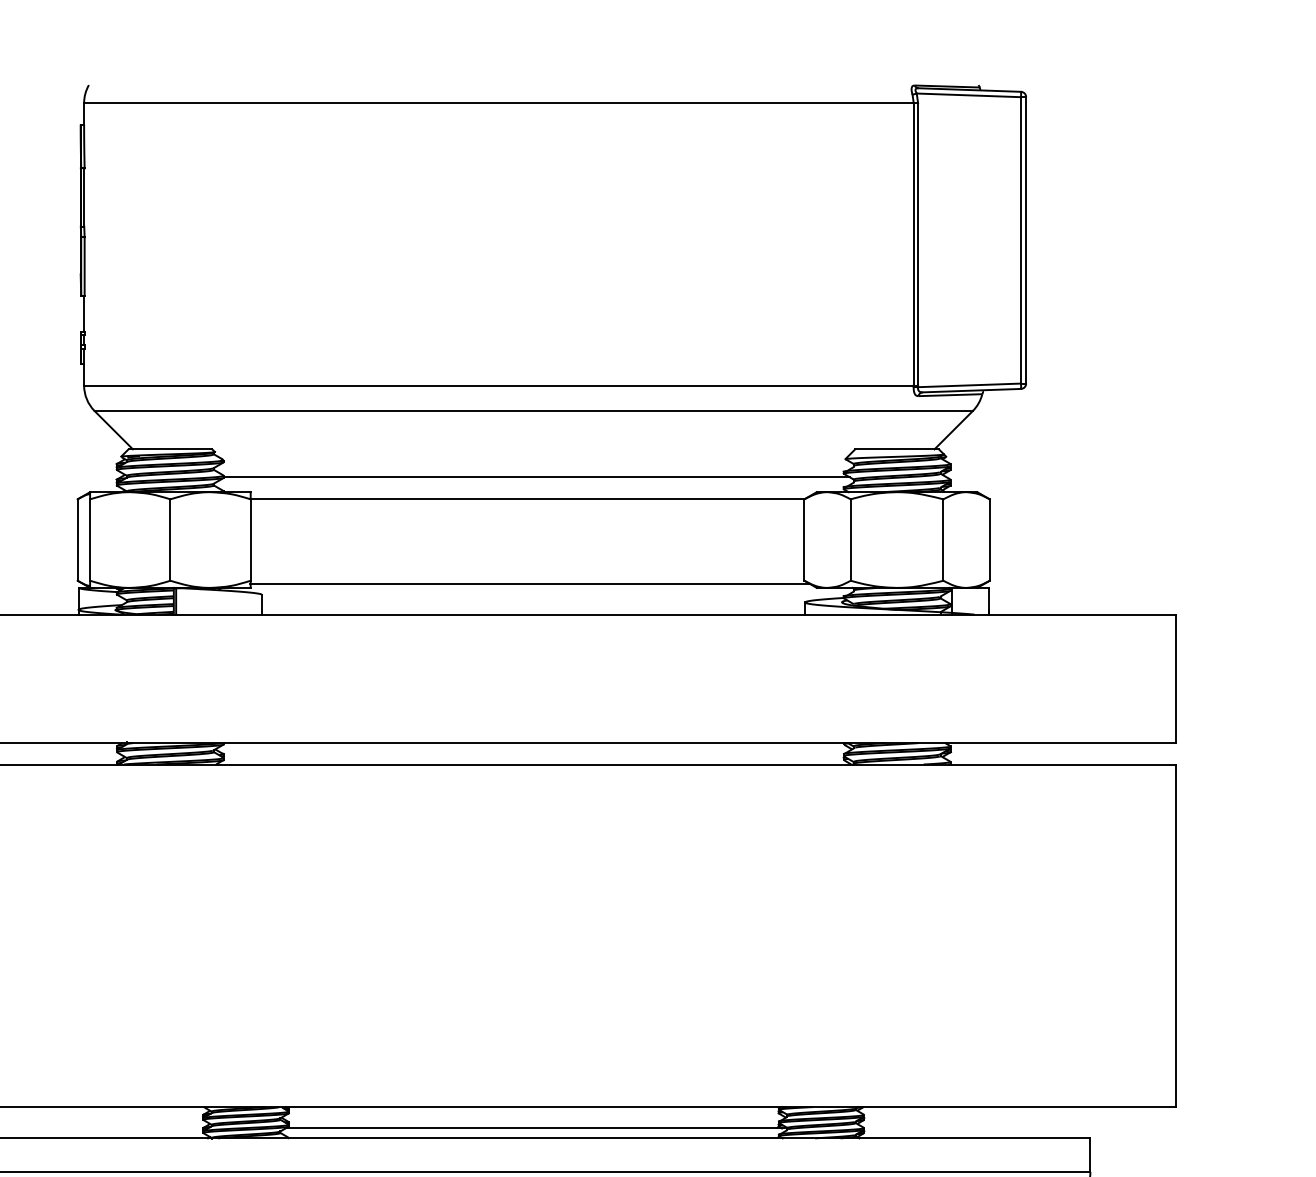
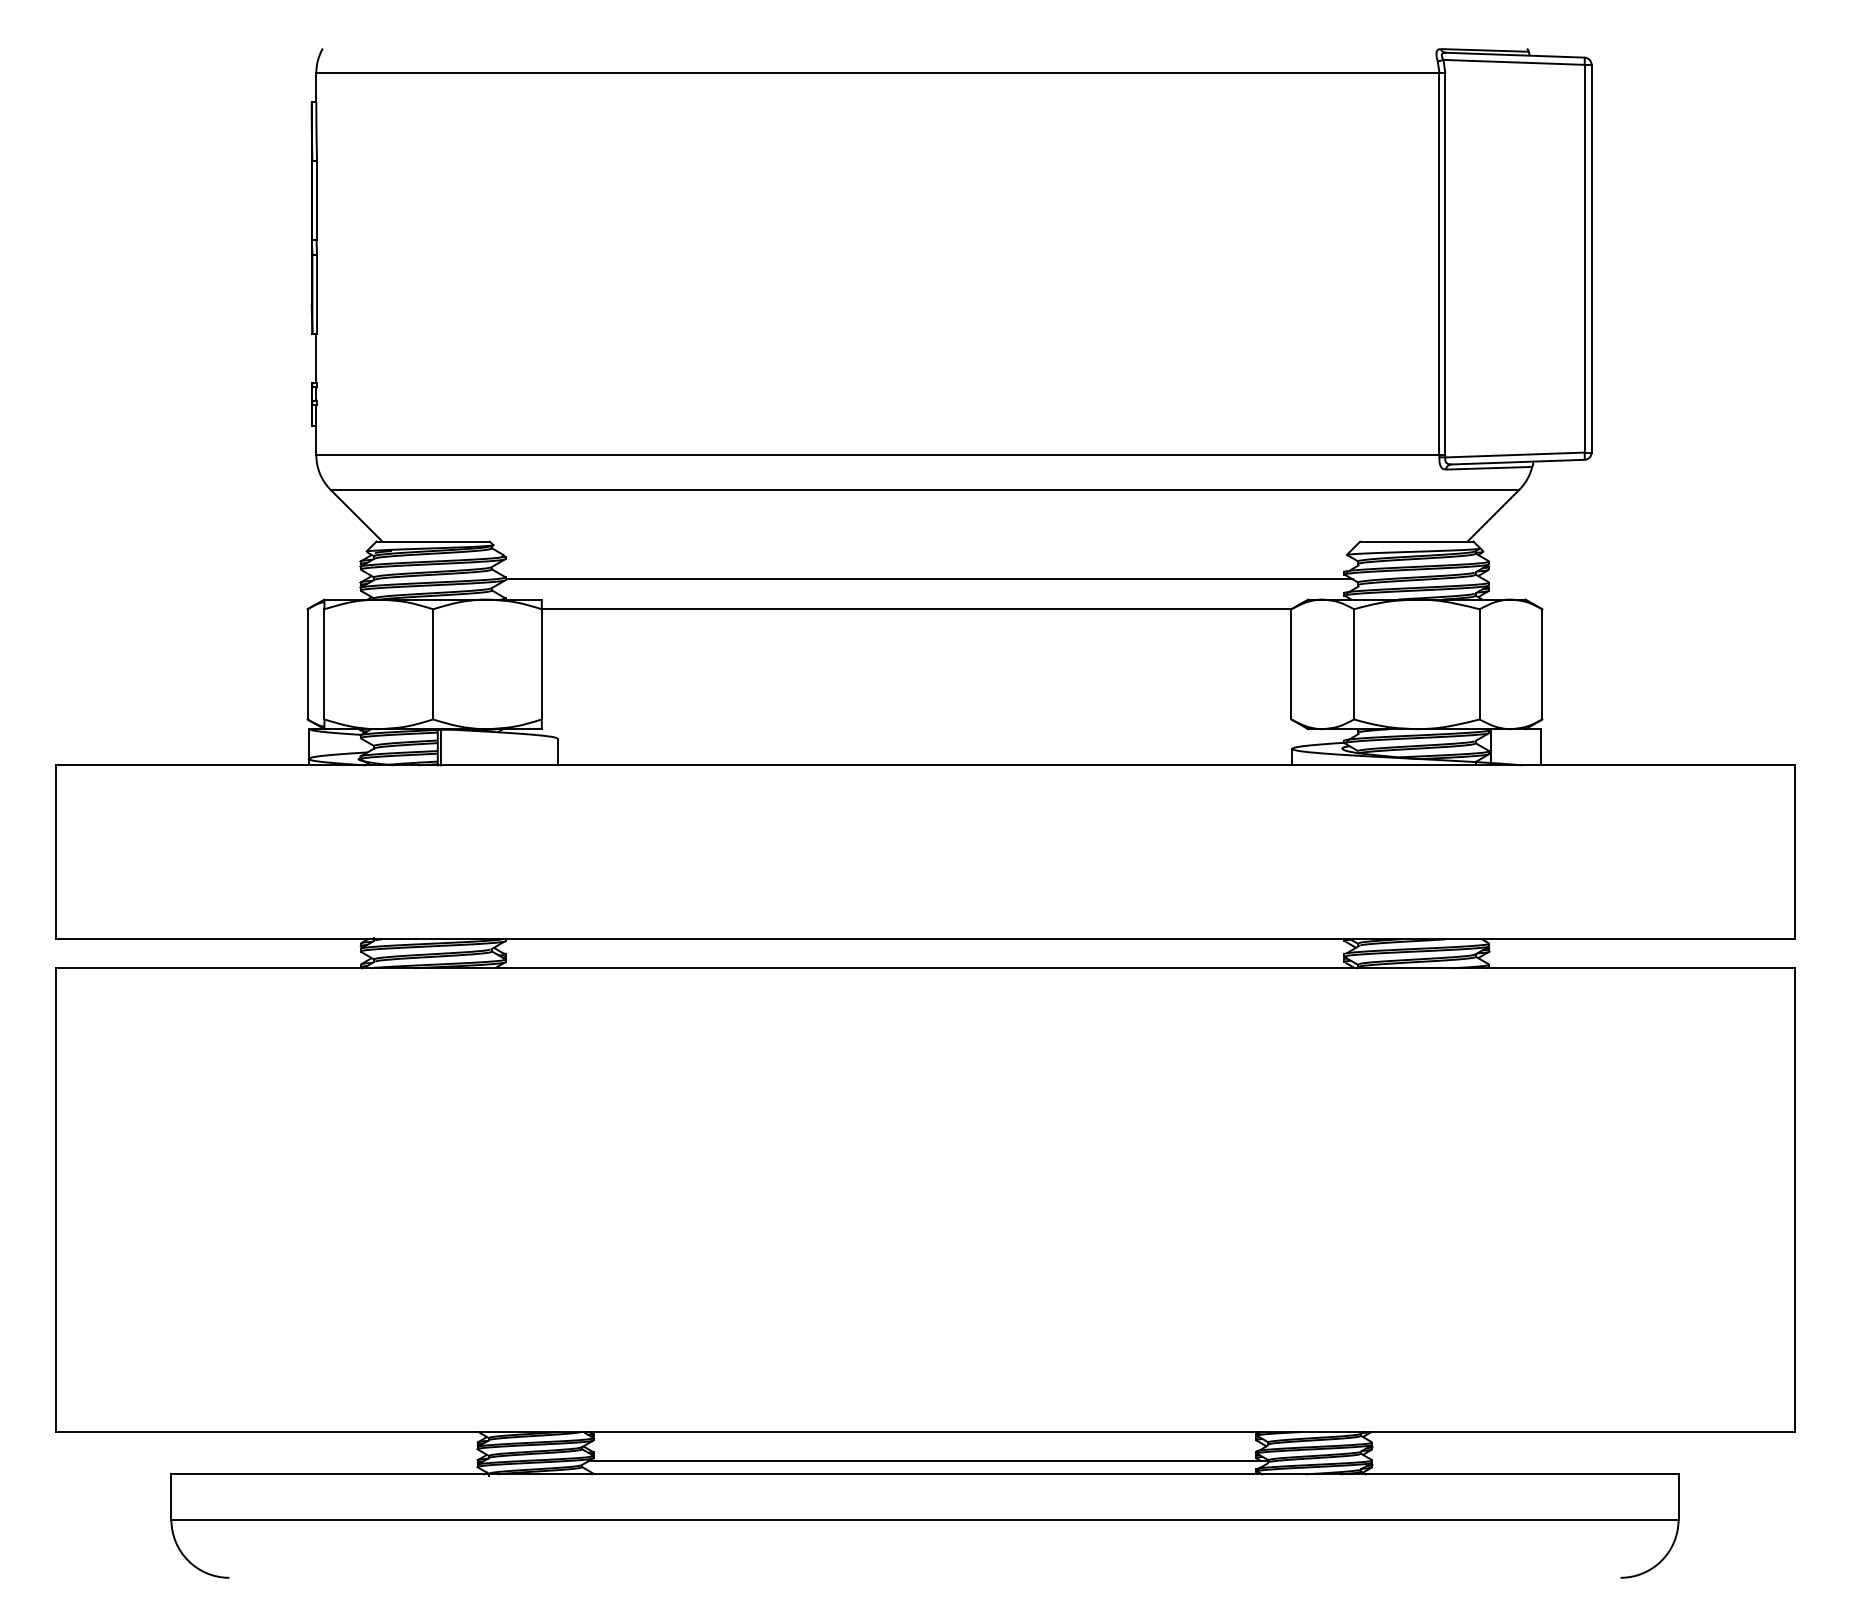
line: (529, 583) -> (919, 723), removed

